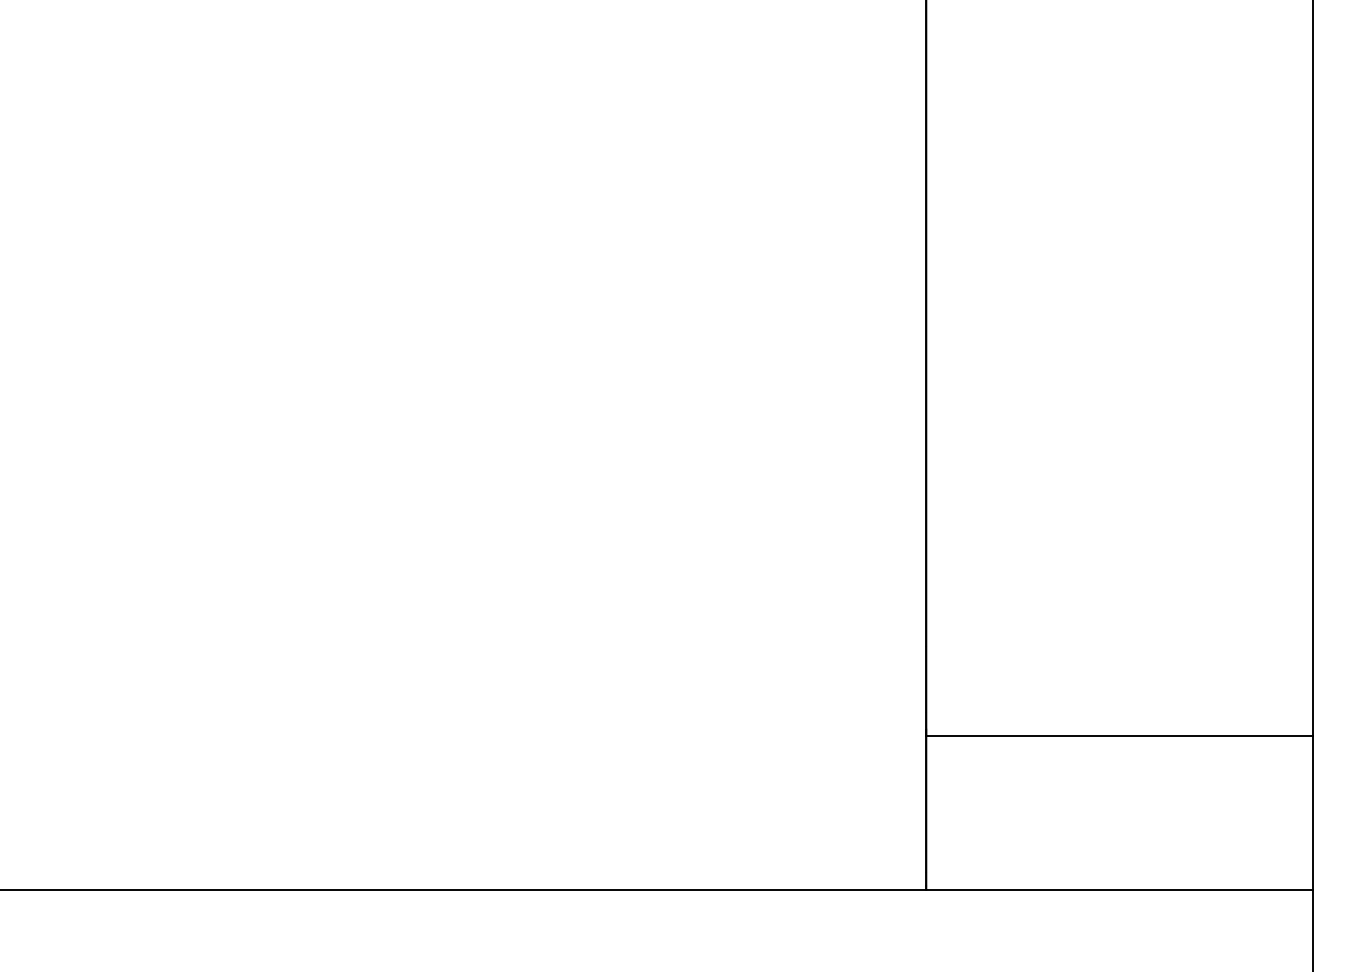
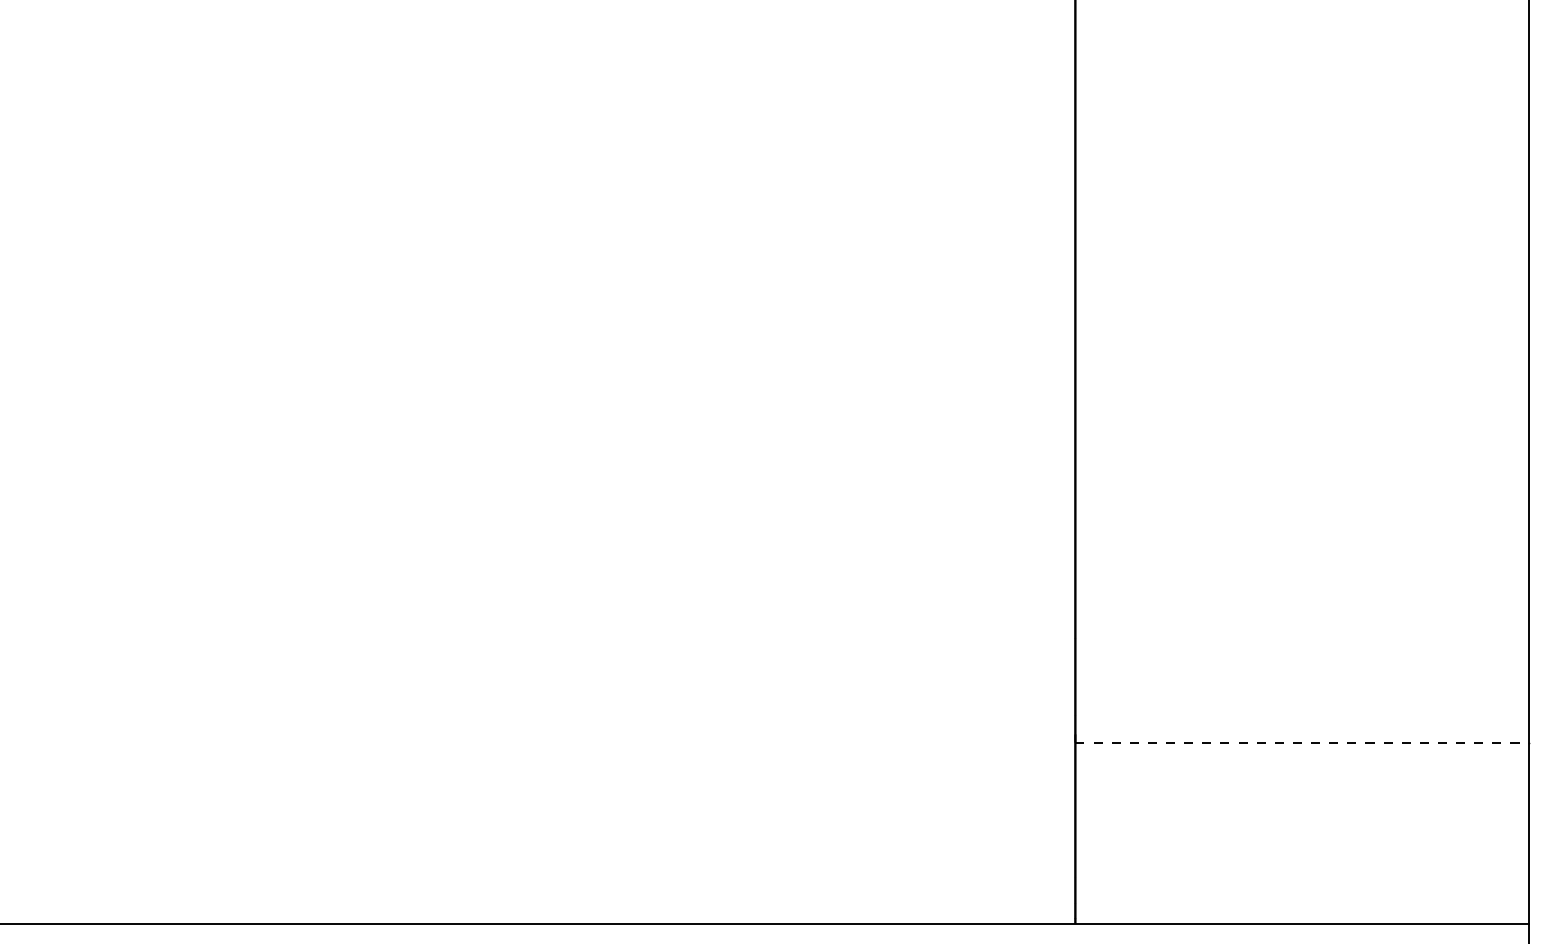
line: (1120, 735) -> (1303, 742), solid -> dashed

